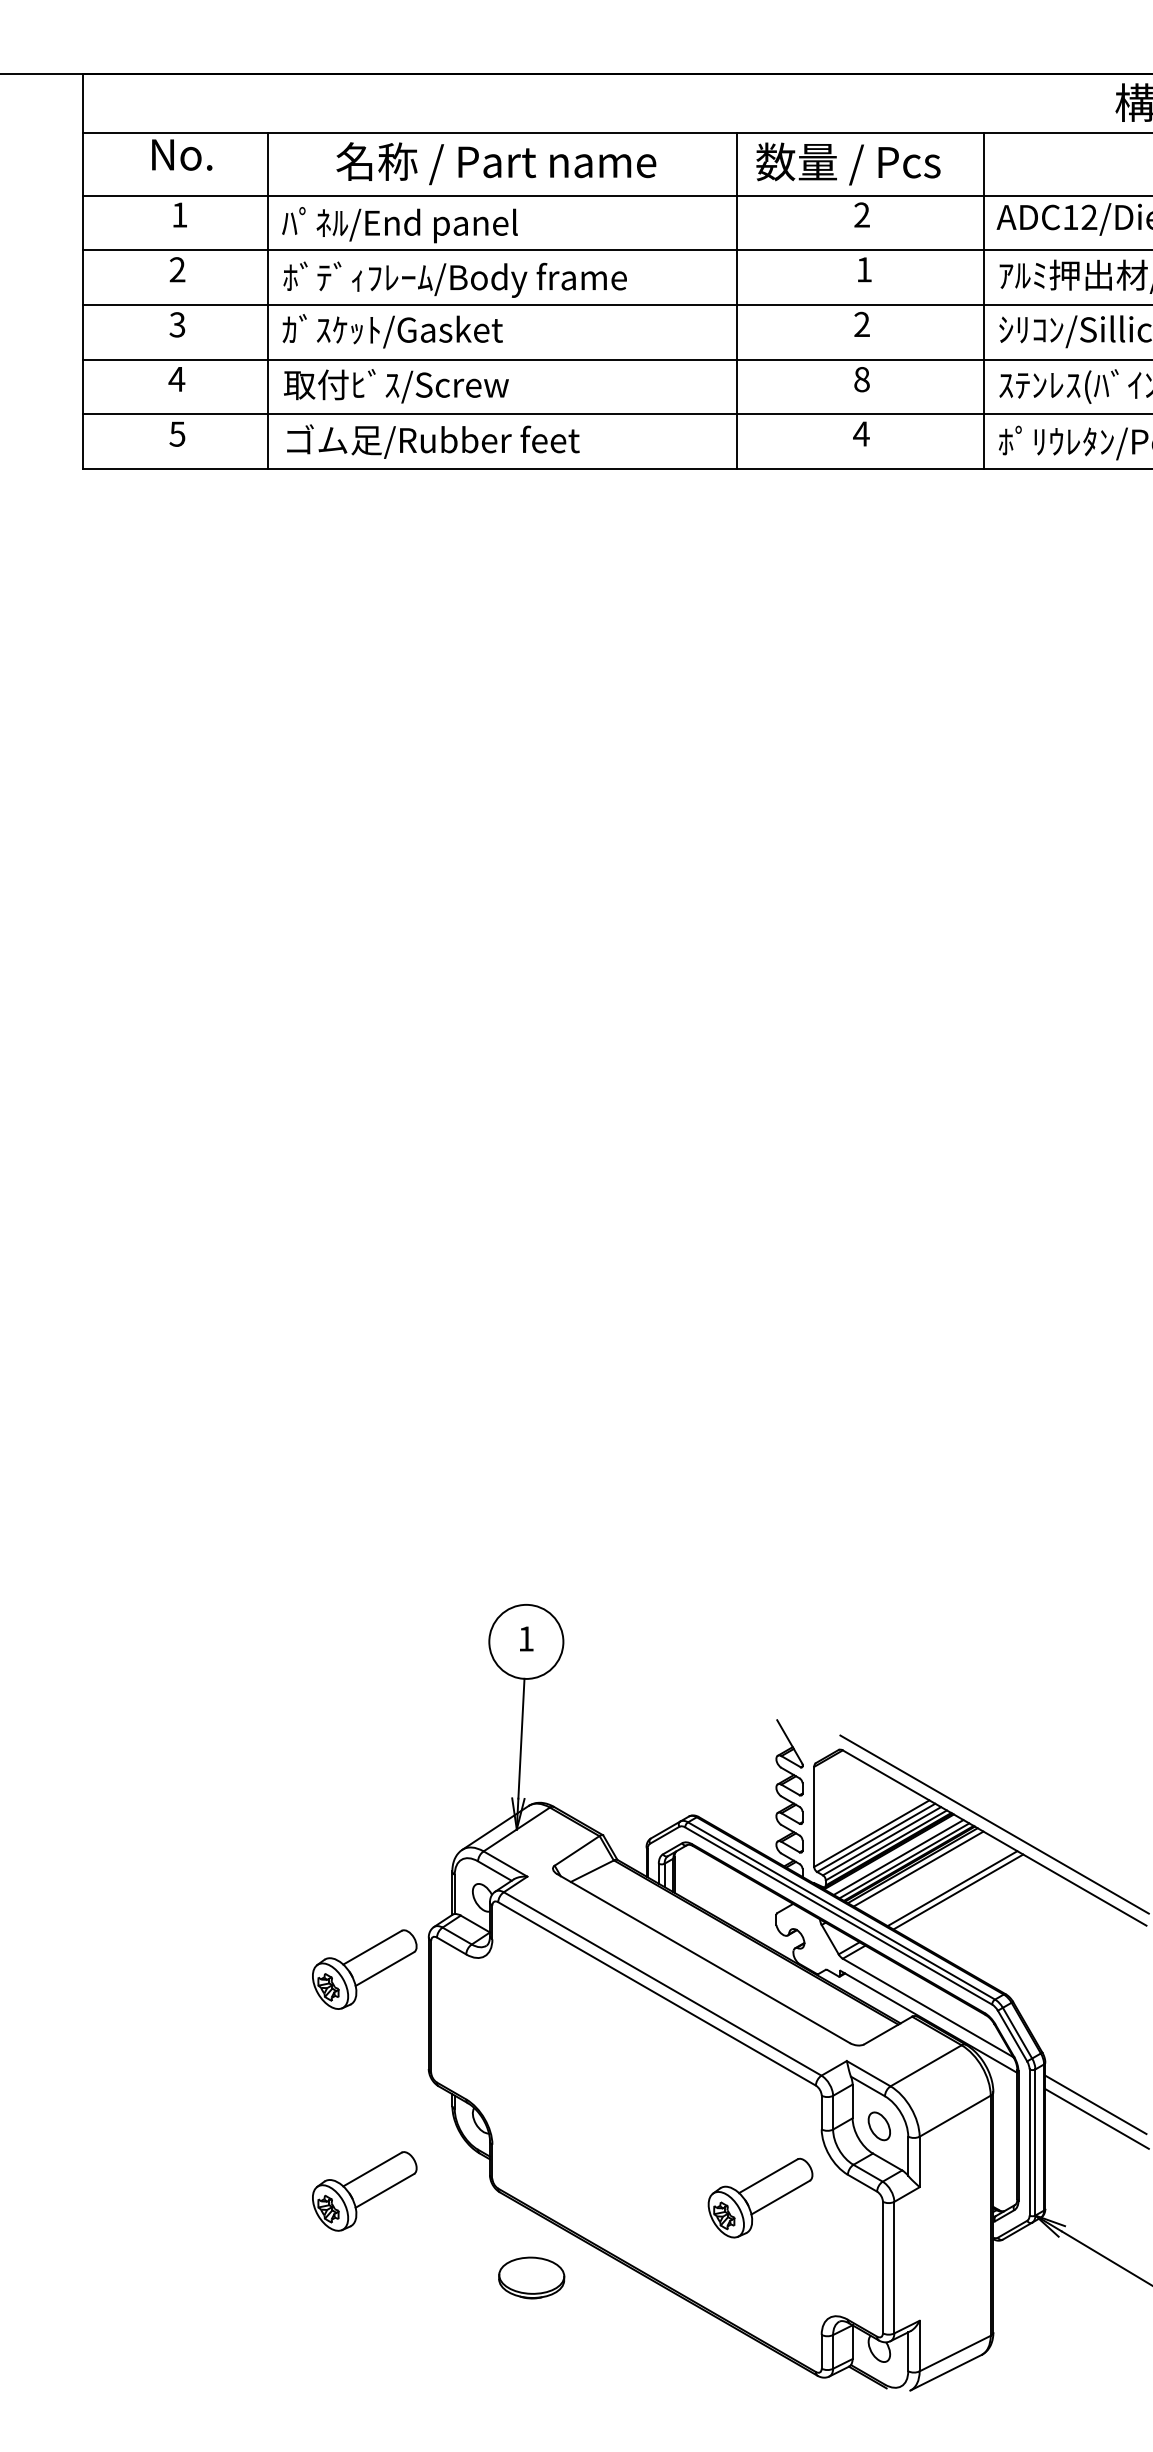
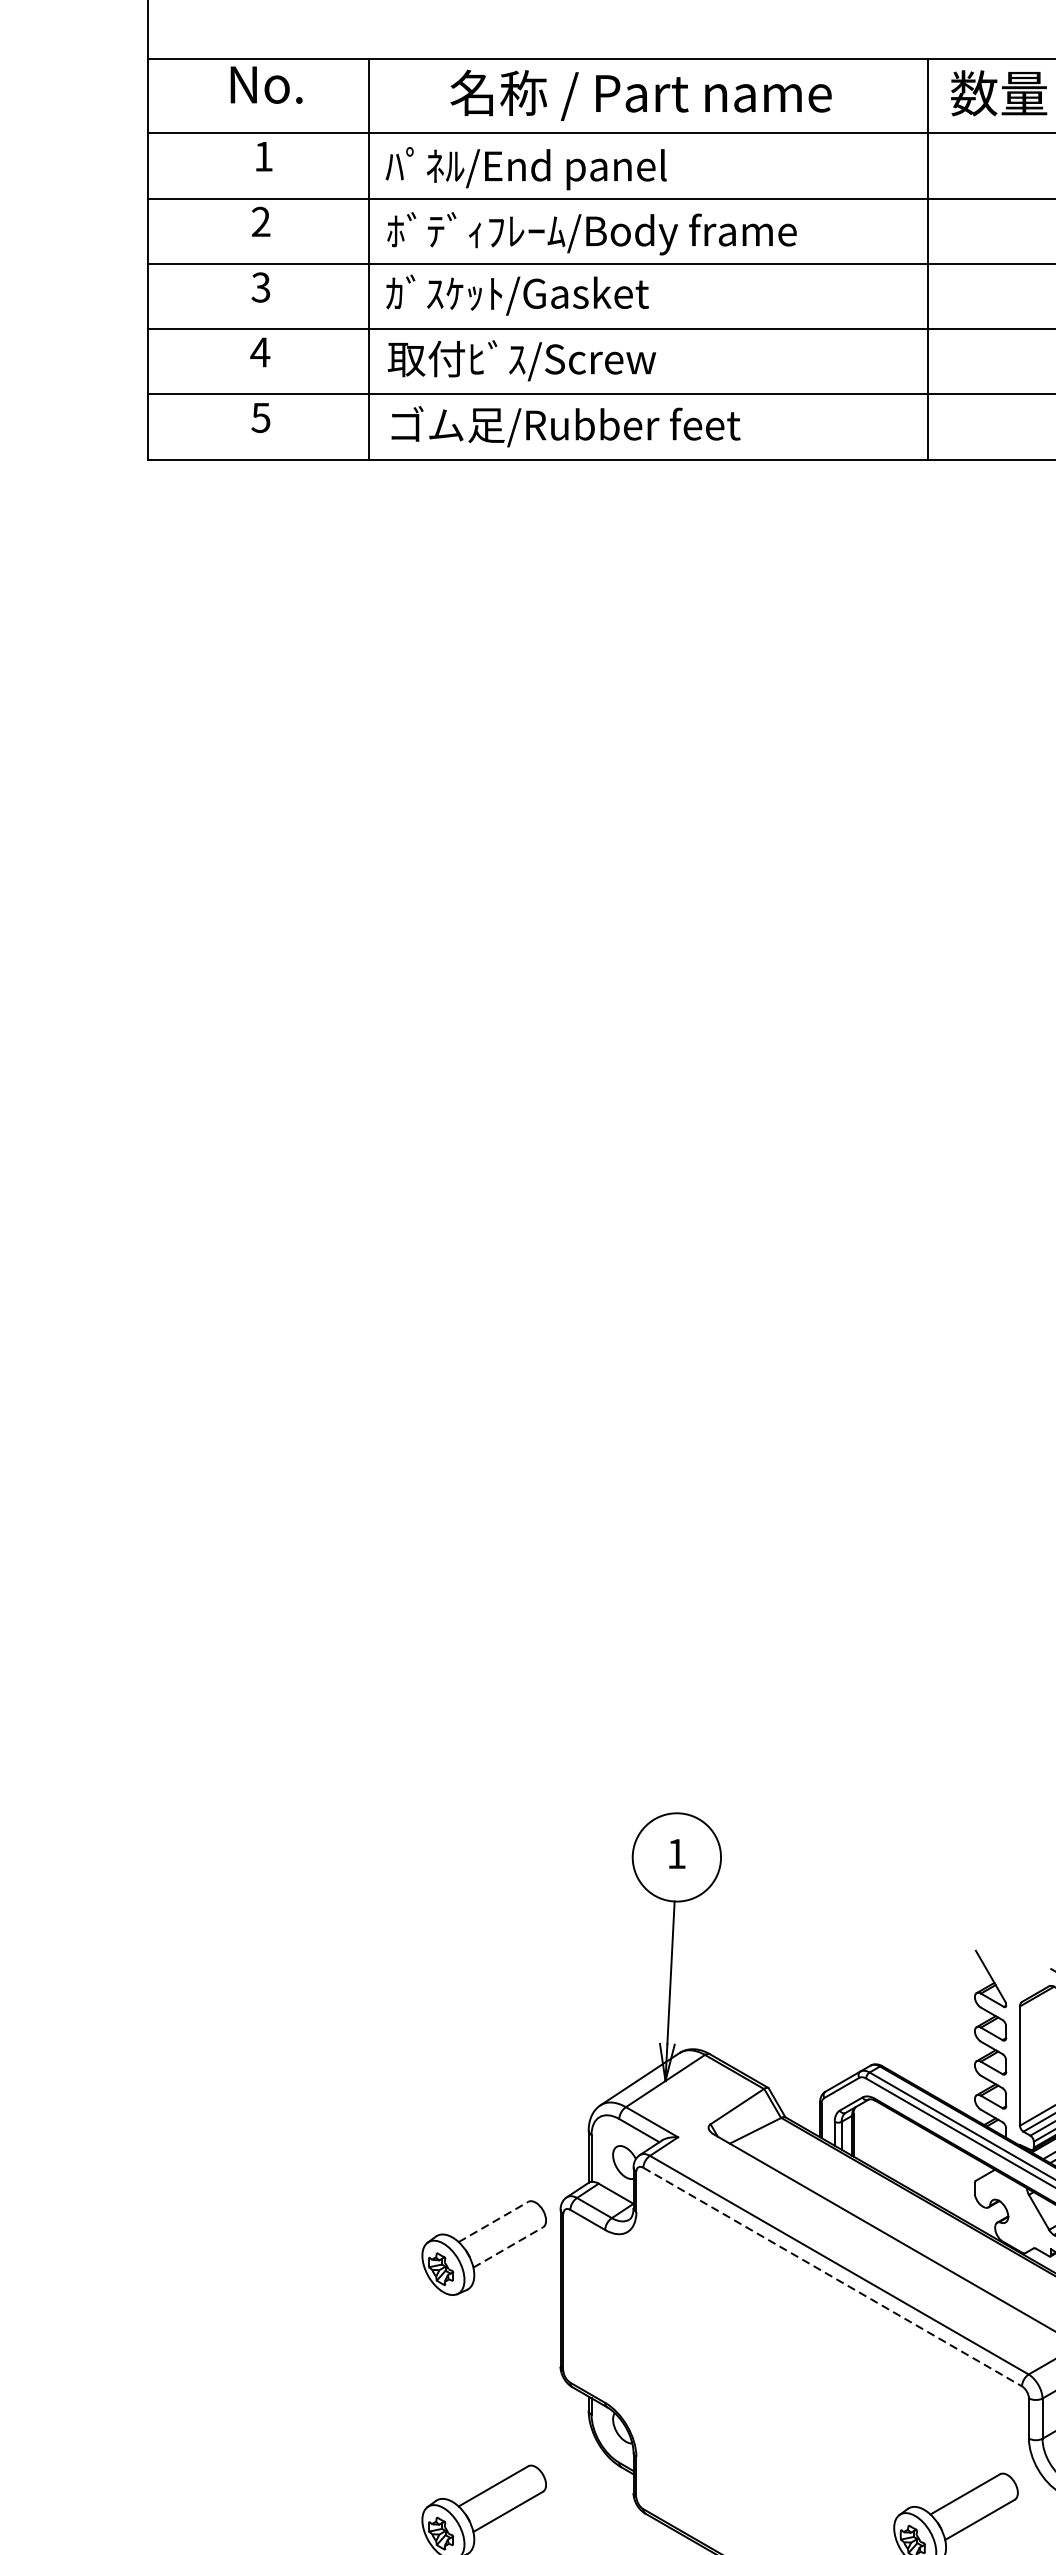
line: (372, 1947) -> (493, 2221), solid -> dashed
line: (384, 1969) -> (507, 2247), solid -> dashed
line: (657, 1994) -> (833, 2277), solid -> dashed

